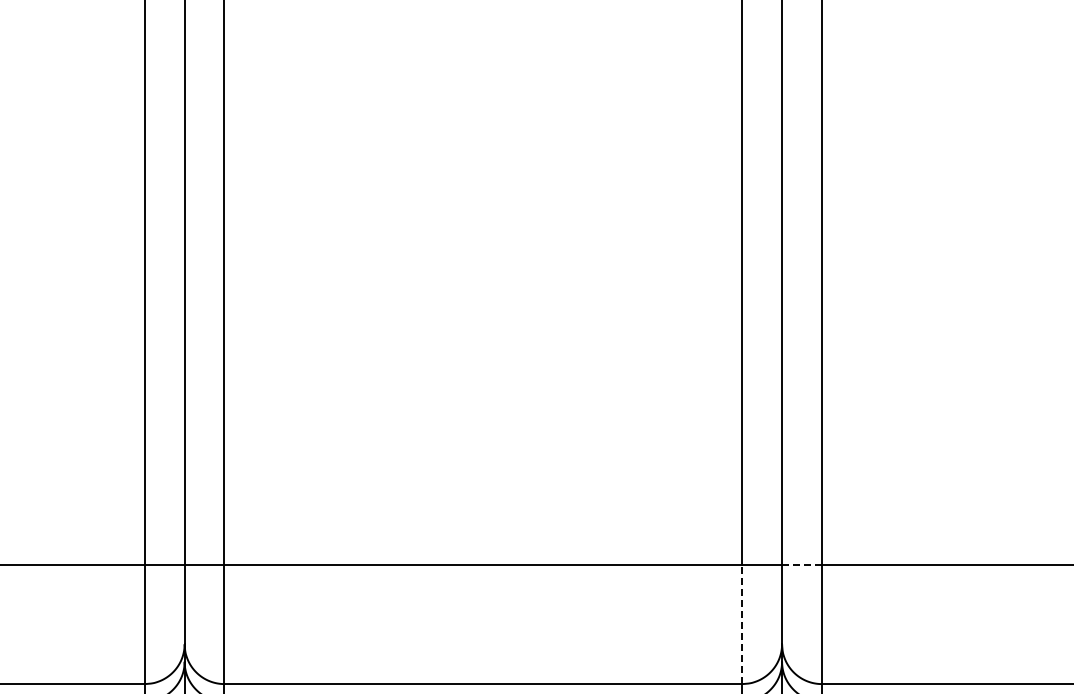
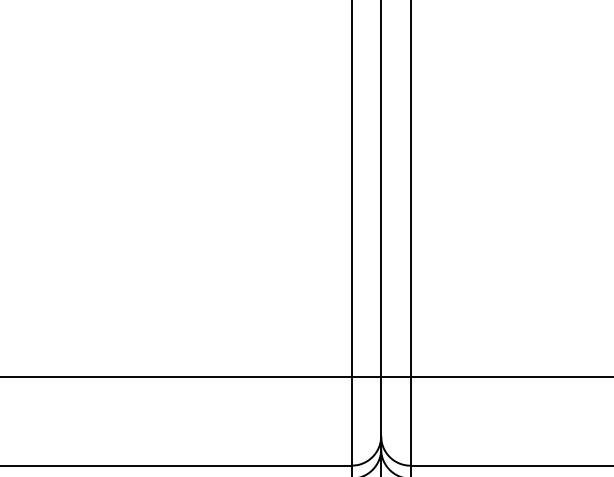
line: (801, 564) -> (395, 377), dashed -> solid
line: (742, 624) -> (351, 421), dashed -> solid

